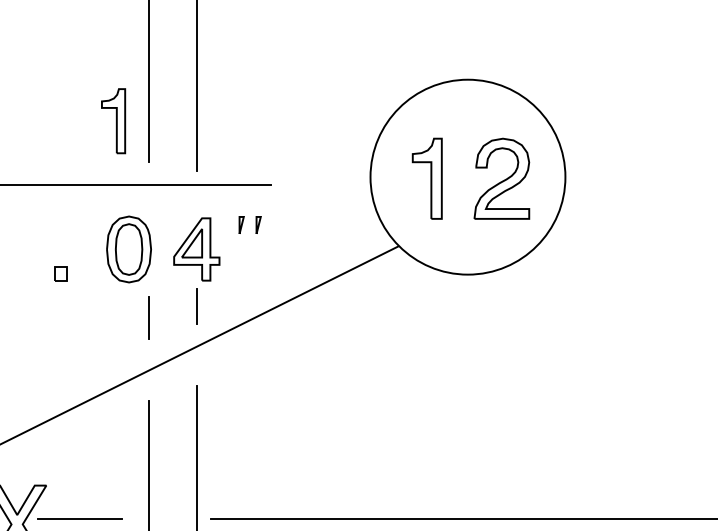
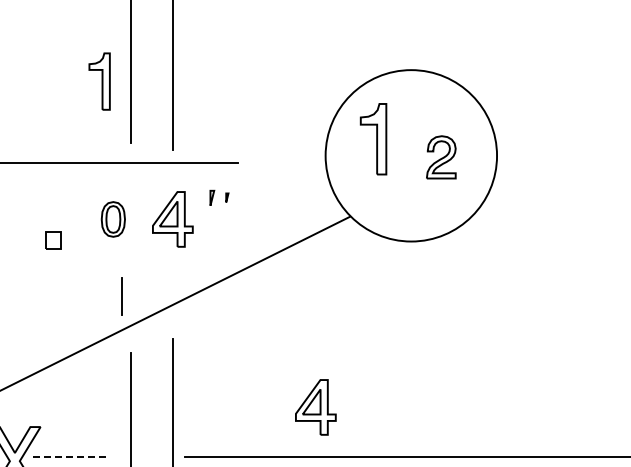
part: (113, 121) -> (99, 81), moved
part: (427, 179) -> (373, 139), moved
part: (502, 179) -> (441, 157), size x0.6
part: (258, 224) -> (227, 197), size x0.6
part: (129, 249) -> (113, 219), size x0.6
part: (61, 273) -> (53, 240), size x1.4
line: (196, 306) -> (172, 269), removed
line: (148, 317) -> (121, 296), moved
part: (359, 463) -> (315, 407), added
line: (80, 519) -> (70, 456), solid -> dashed

